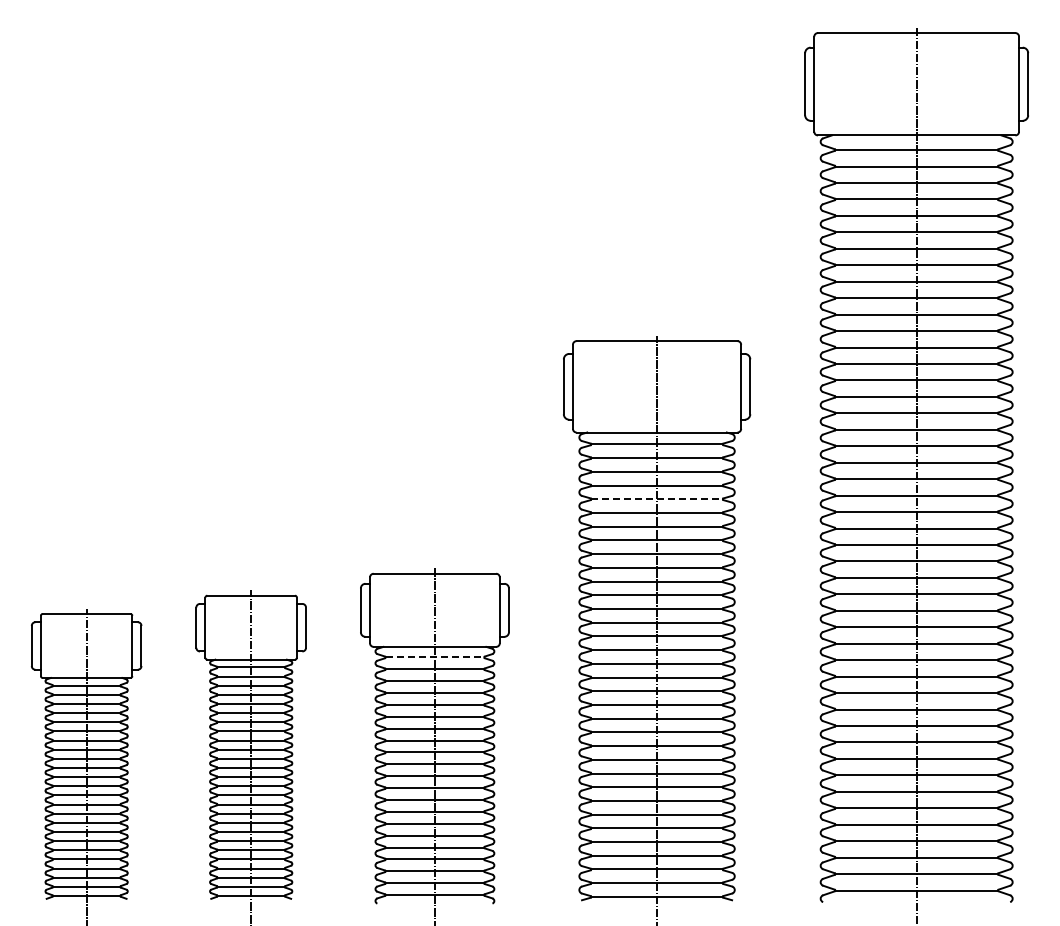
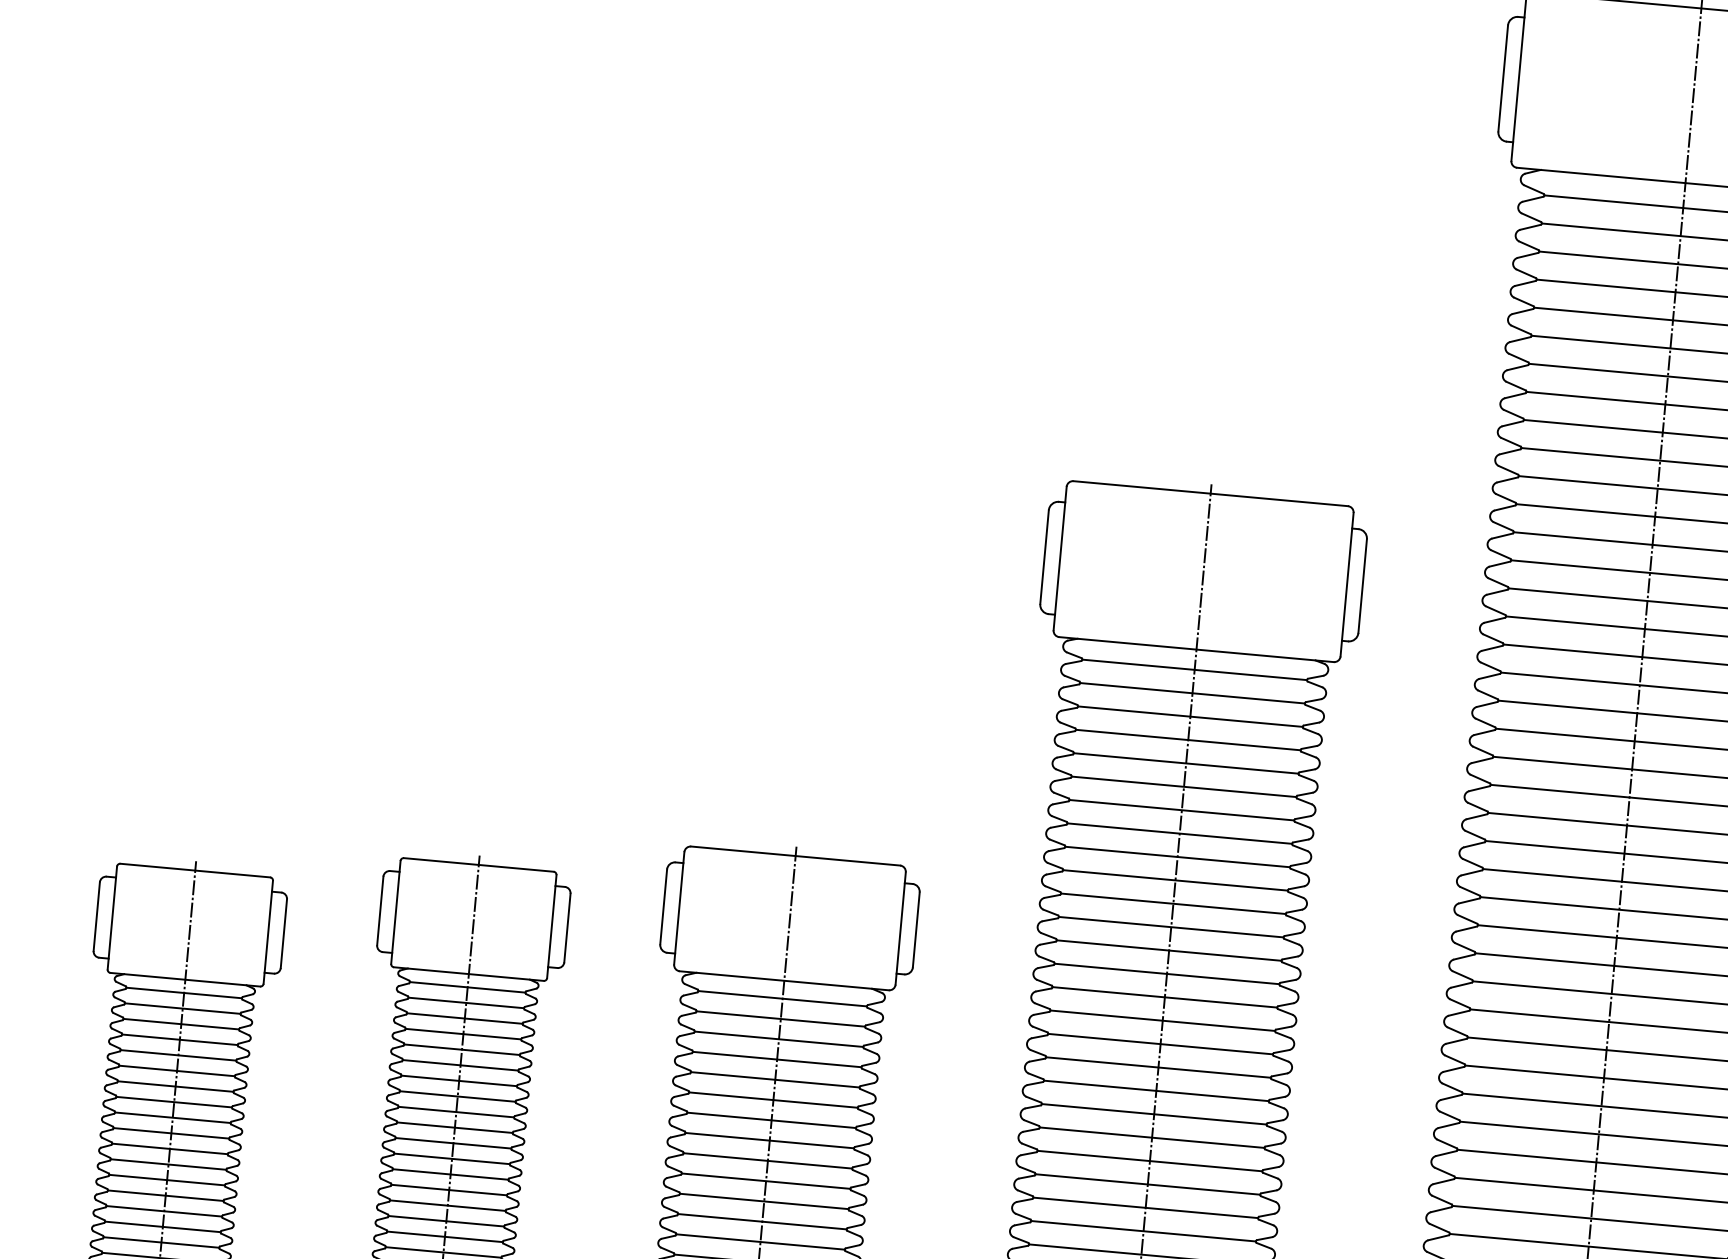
line: (657, 499) -> (1186, 763), dashed -> solid
line: (435, 657) -> (783, 998), dashed -> solid

